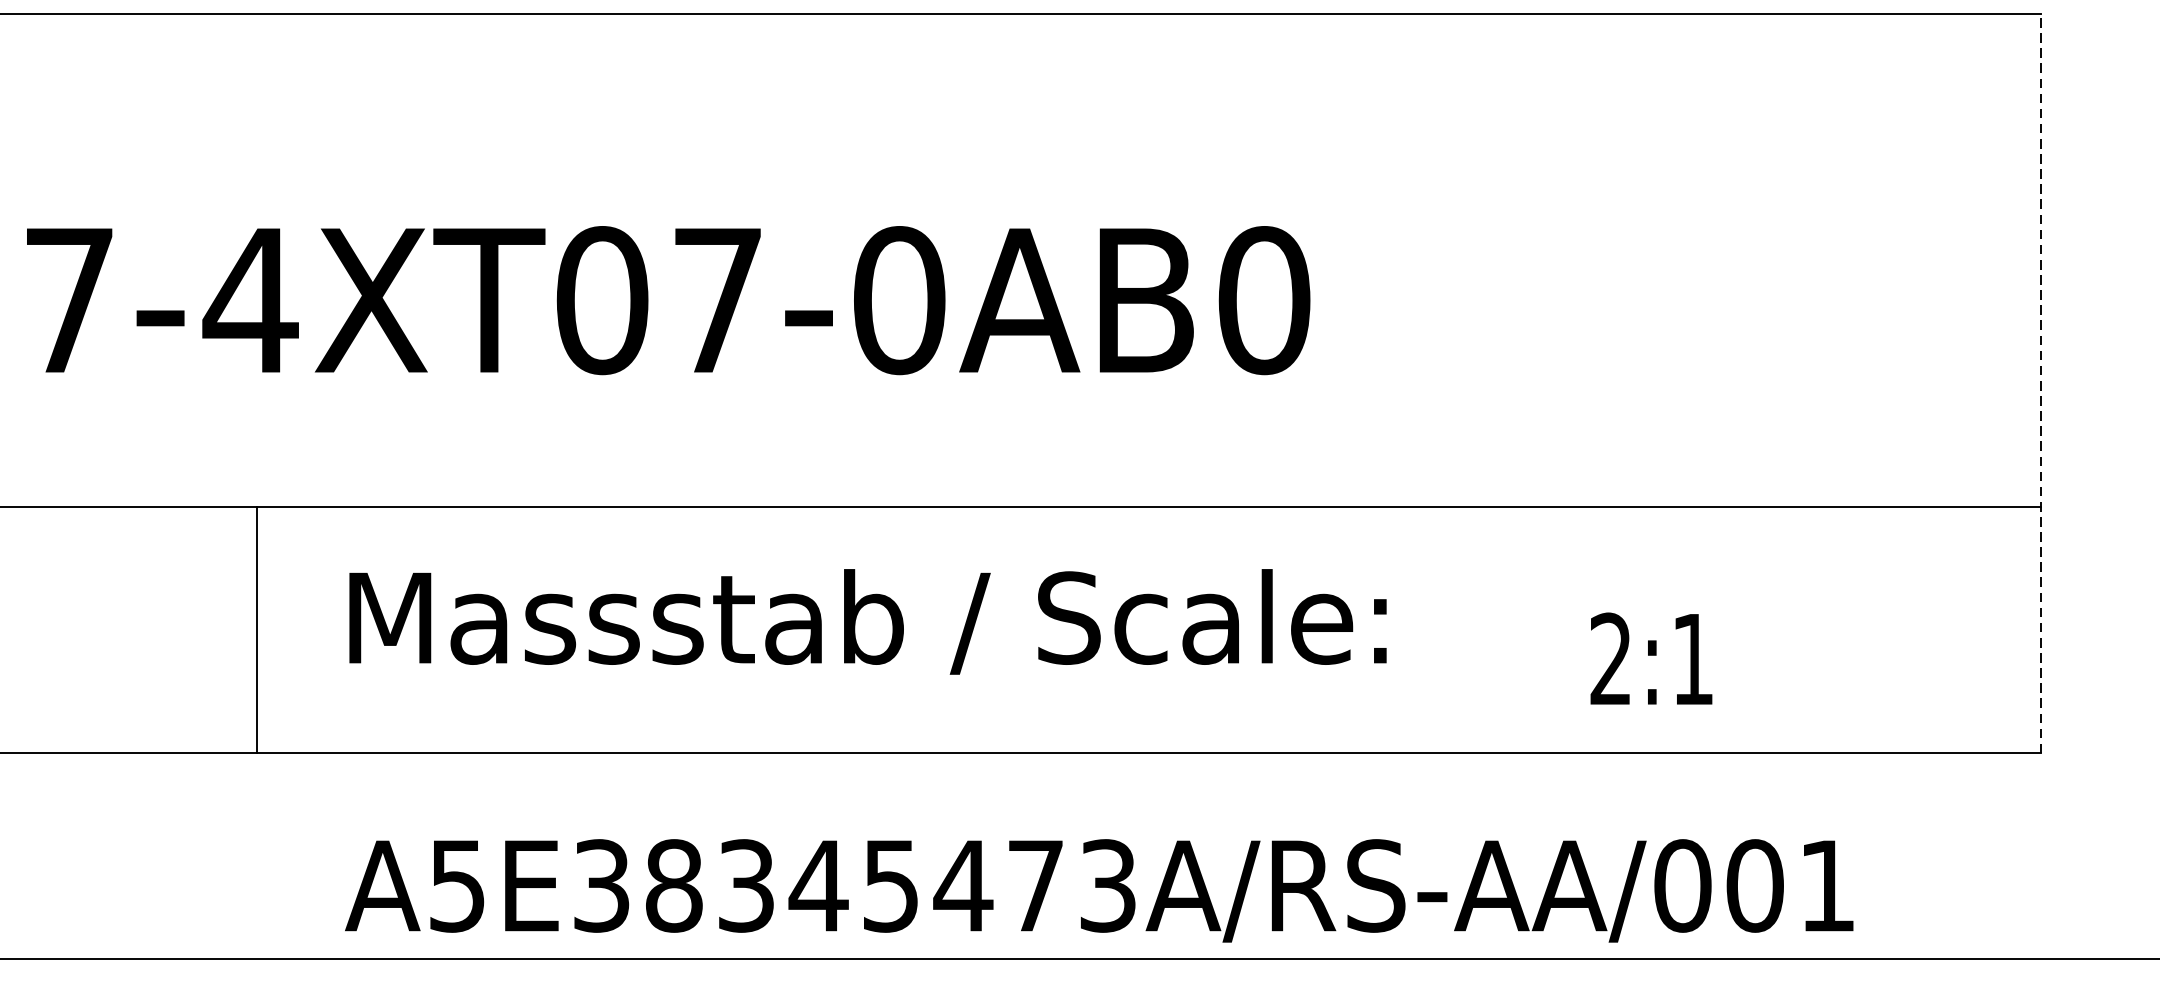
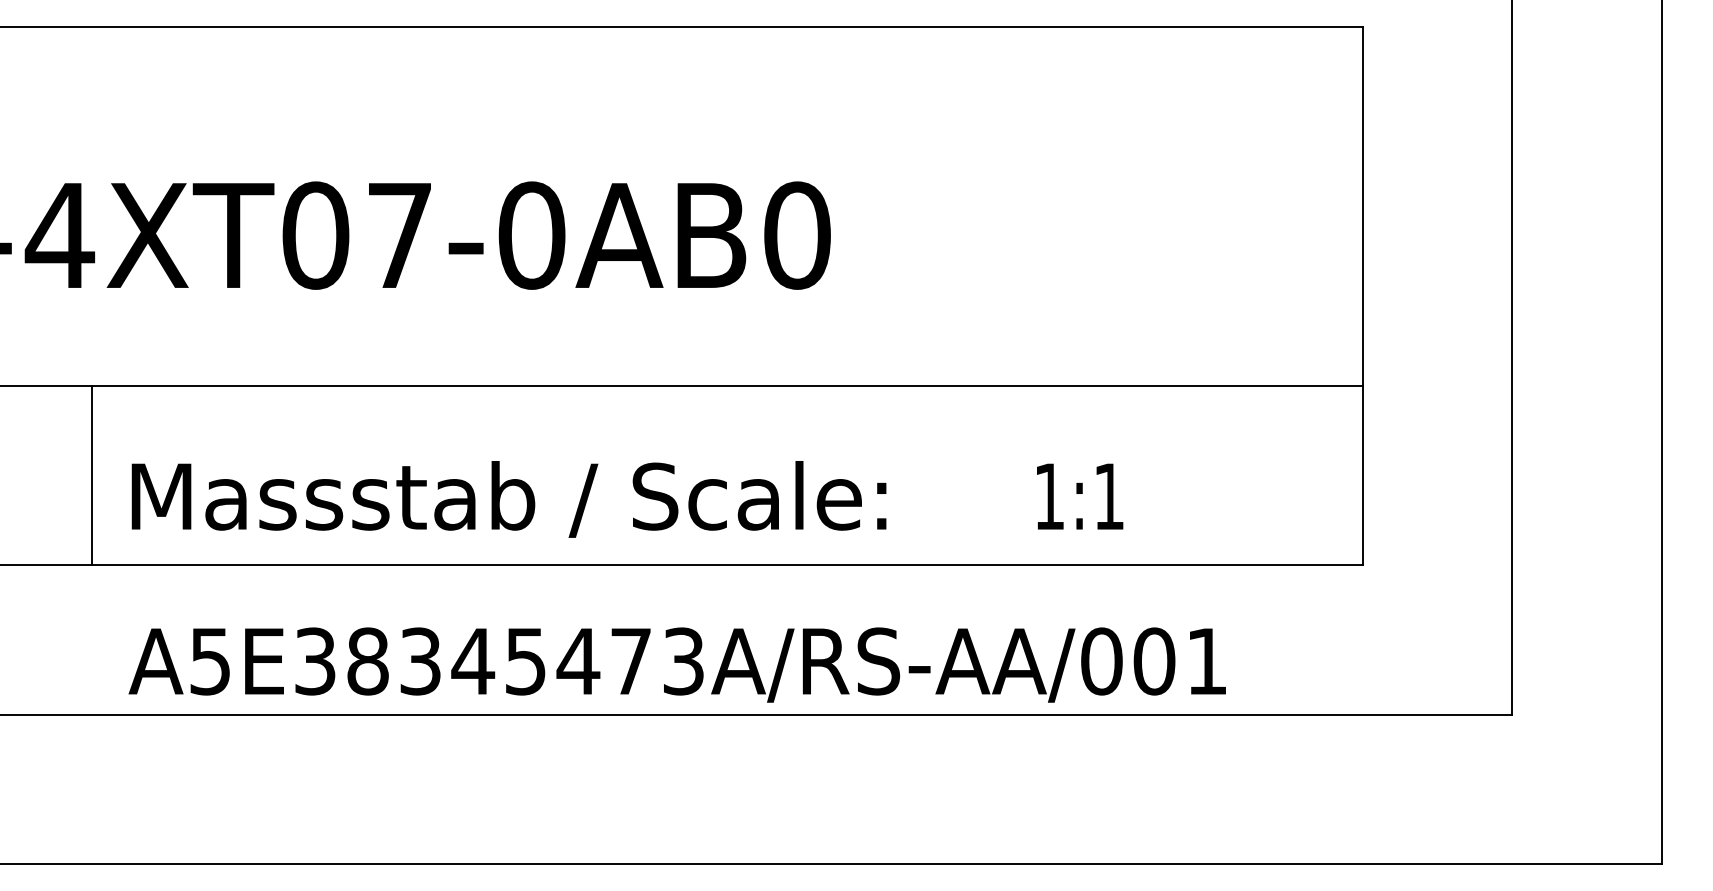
line: (2041, 382) -> (1362, 295), dashed -> solid
text: (867, 622) -> (508, 499), moved
line: (256, 630) -> (91, 475), moved
text: (1609, 657) -> (1048, 495), 2:1 -> 1:1

